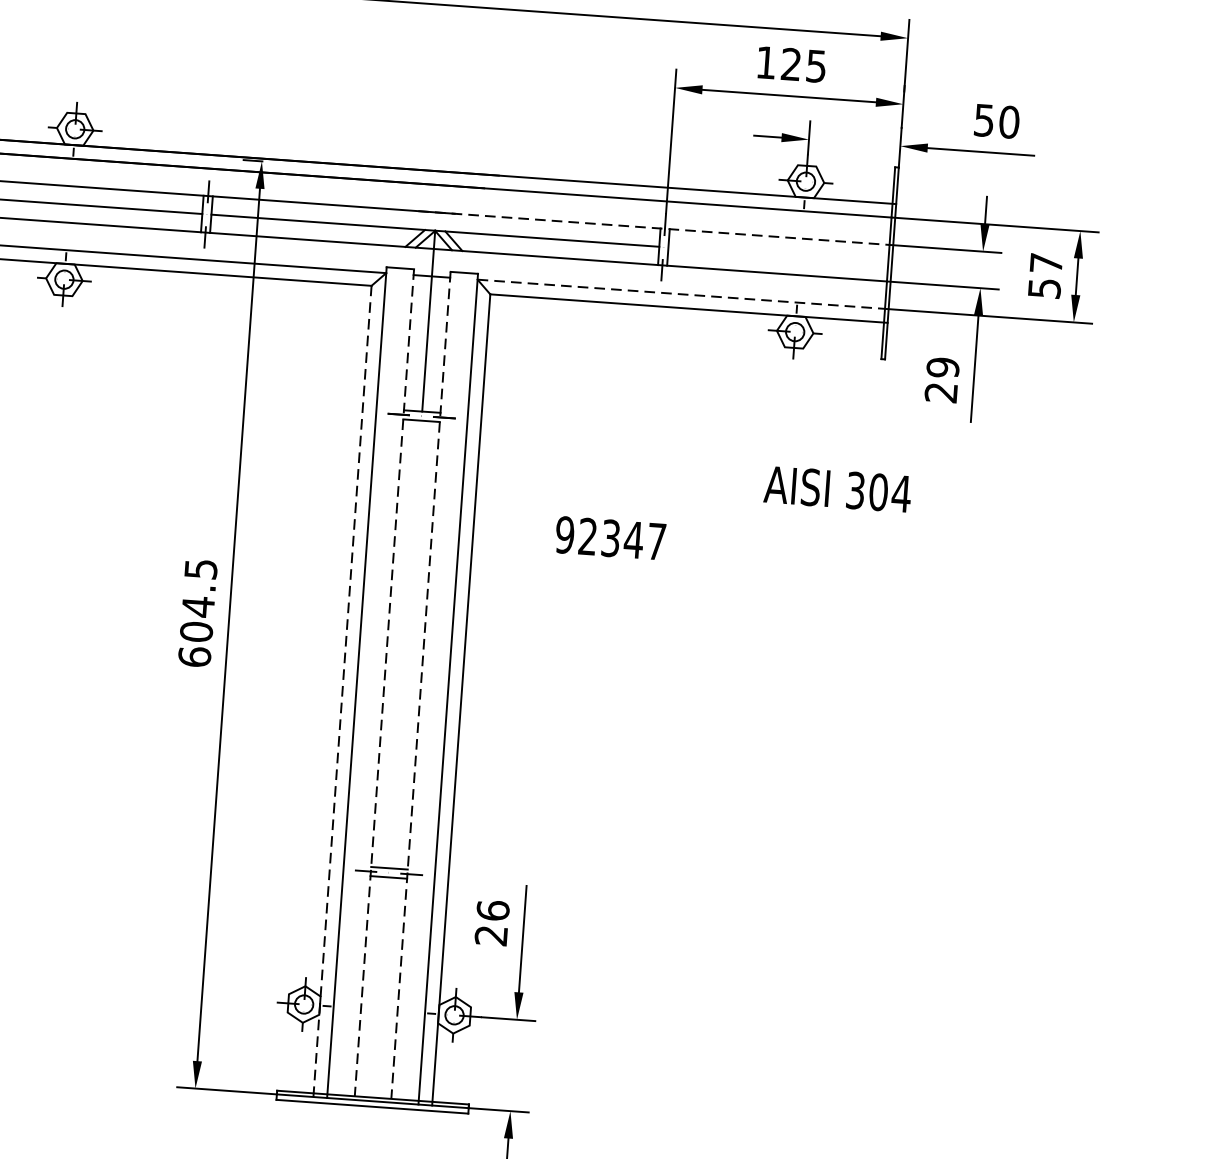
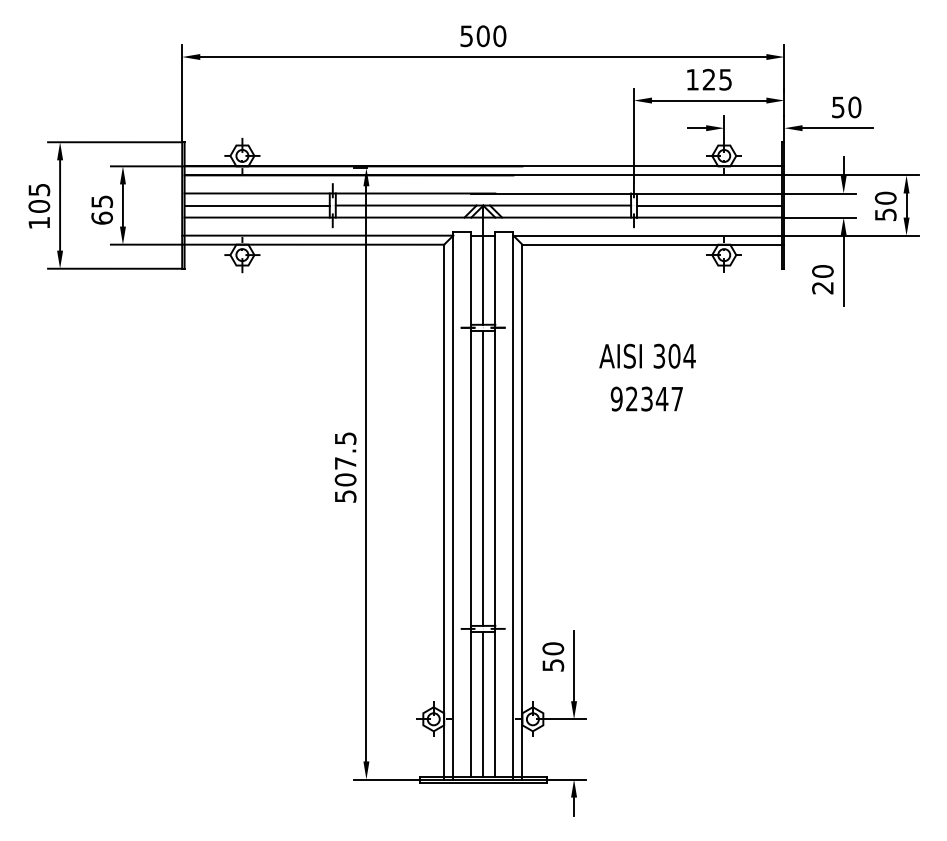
line: (655, 228) -> (627, 193), dashed -> solid
line: (778, 255) -> (709, 205), added
text: (1046, 262) -> (885, 197), 57 -> 50
line: (682, 294) -> (648, 235), dashed -> solid
text: (942, 367) -> (822, 271), 29 -> 20
text: (837, 488) -> (647, 355), moved
text: (610, 537) -> (646, 398), moved
text: (196, 631) -> (345, 479), 604.5 -> 507.5
line: (405, 643) -> (483, 477), added
line: (384, 682) -> (471, 504), dashed -> solid
line: (421, 685) -> (495, 504), dashed -> solid
line: (343, 690) -> (444, 511), dashed -> solid
text: (492, 922) -> (553, 656), 26 -> 50
line: (381, 987) -> (483, 704), added

